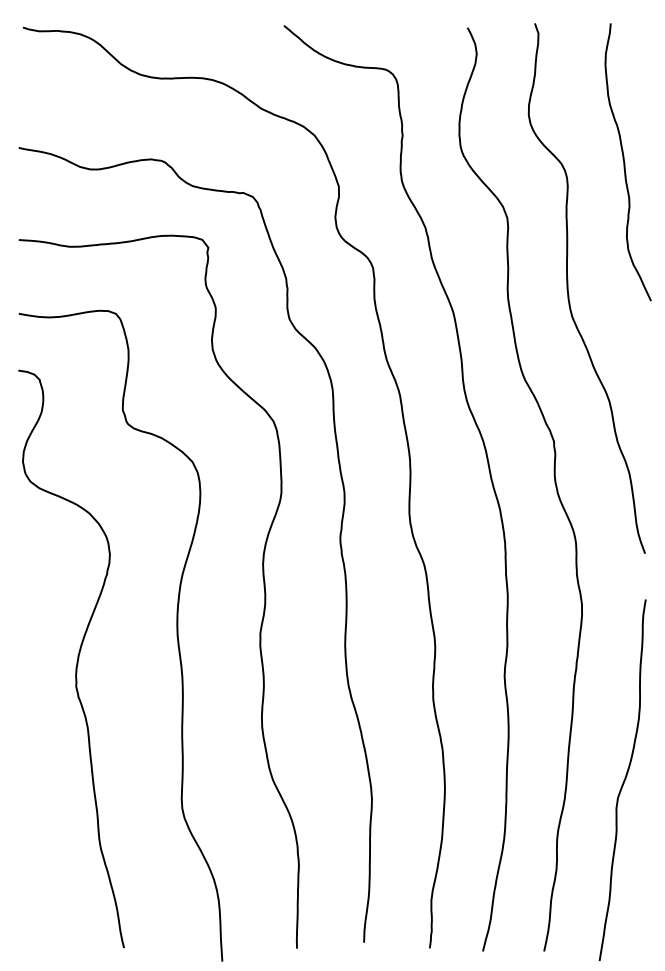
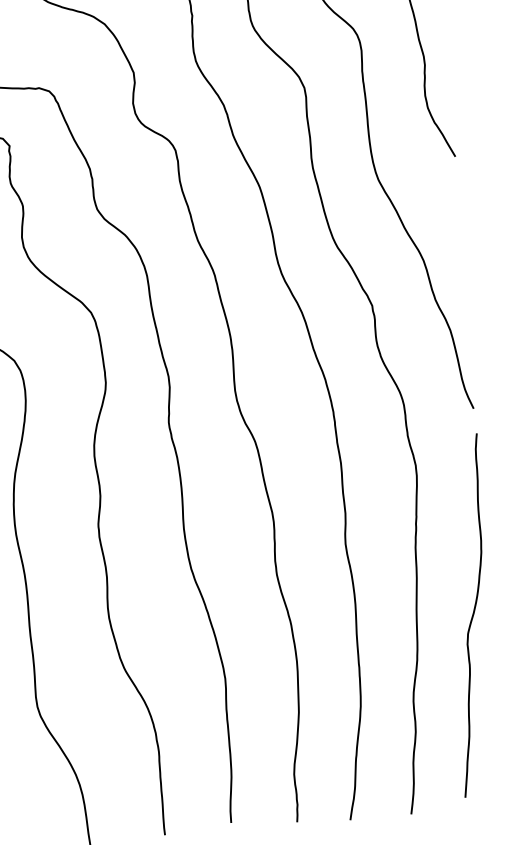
curve: (623, 780) -> (471, 615), moved

